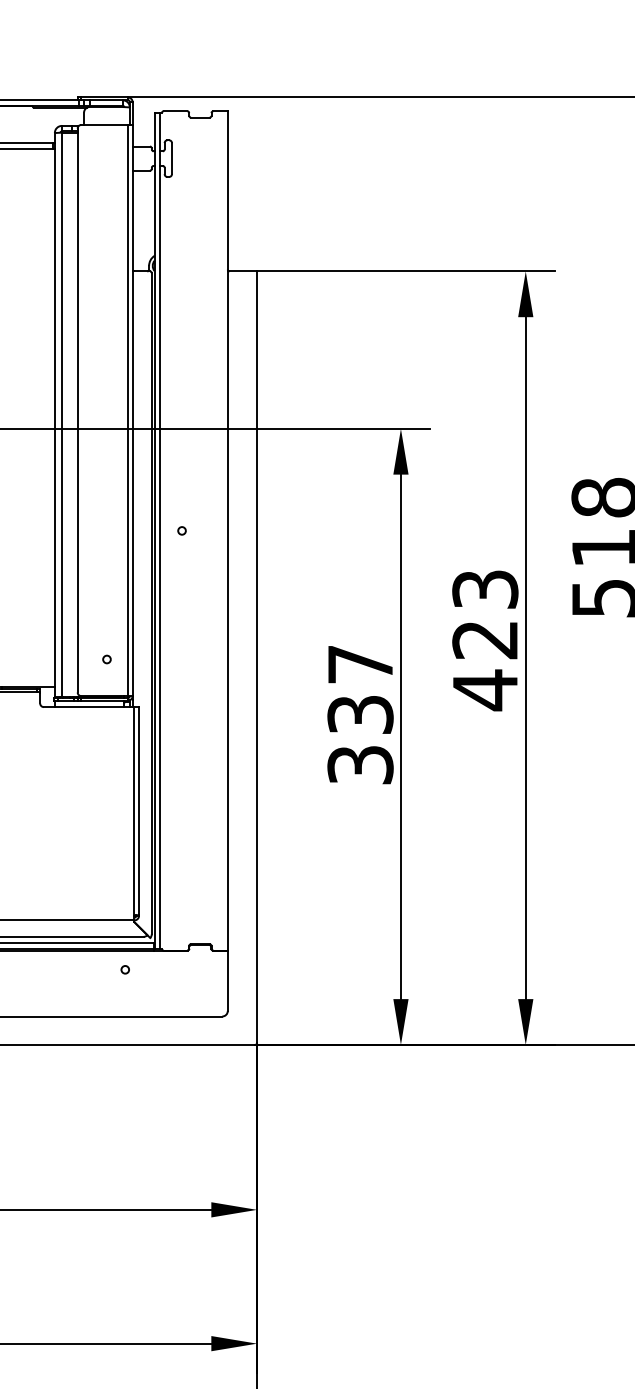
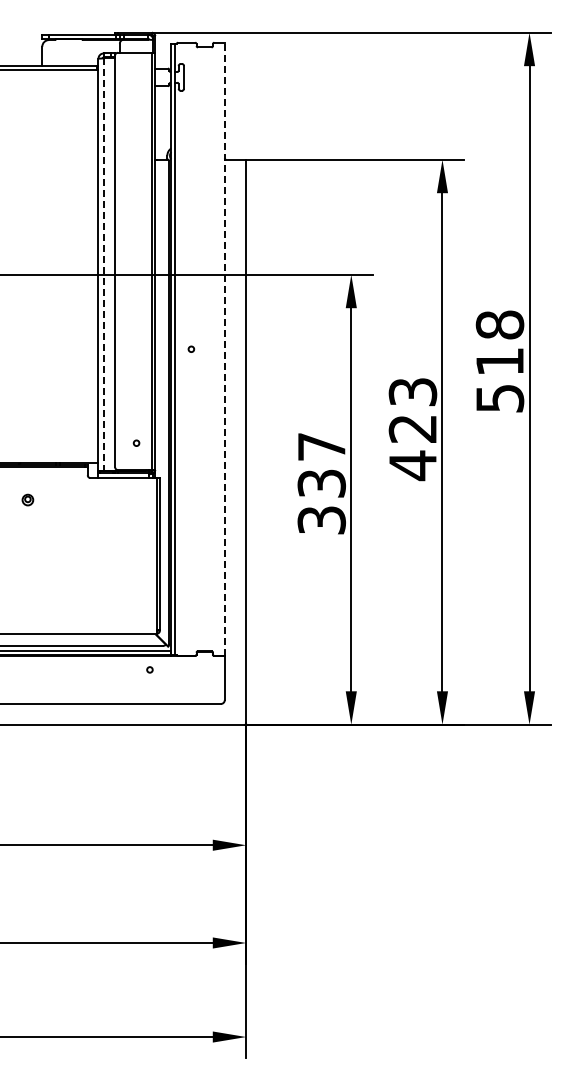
line: (61, 416) -> (103, 265), solid -> dashed
line: (227, 531) -> (224, 349), solid -> dashed

